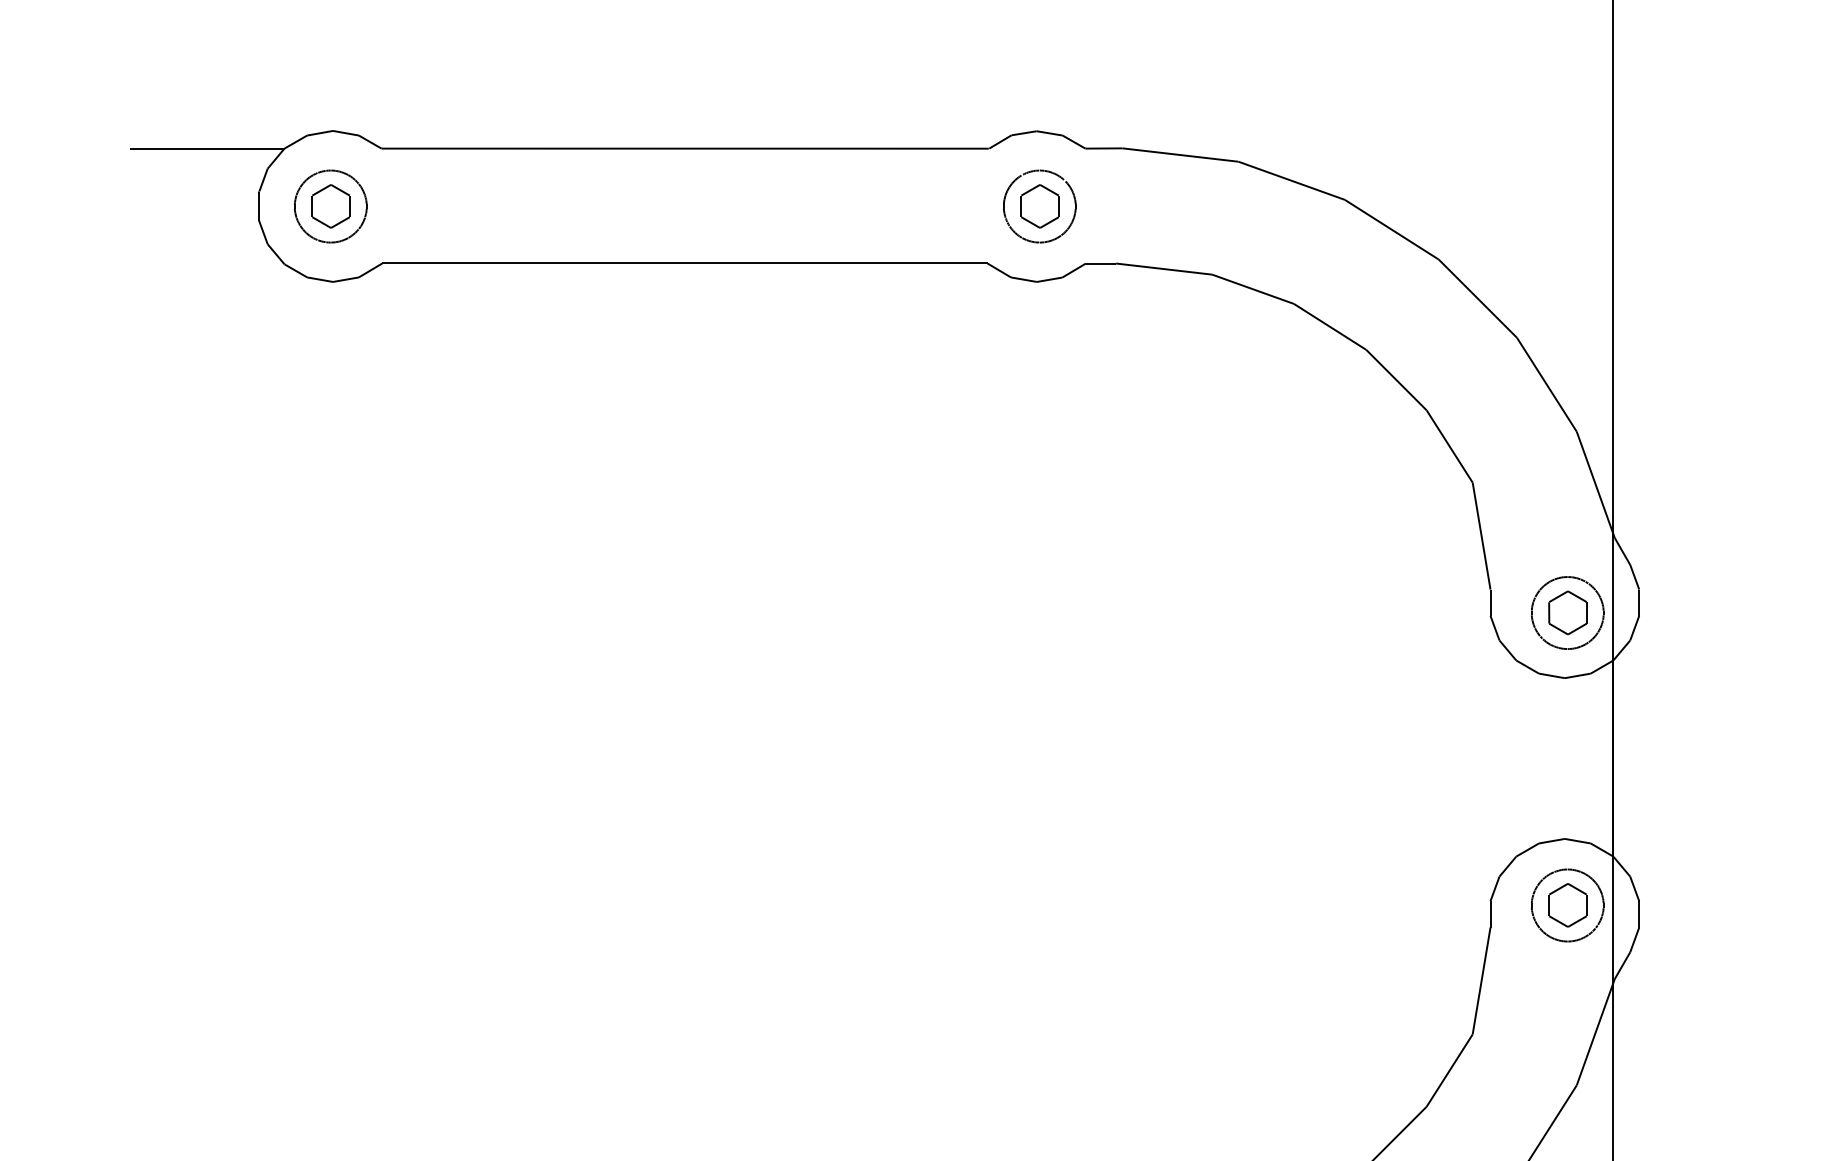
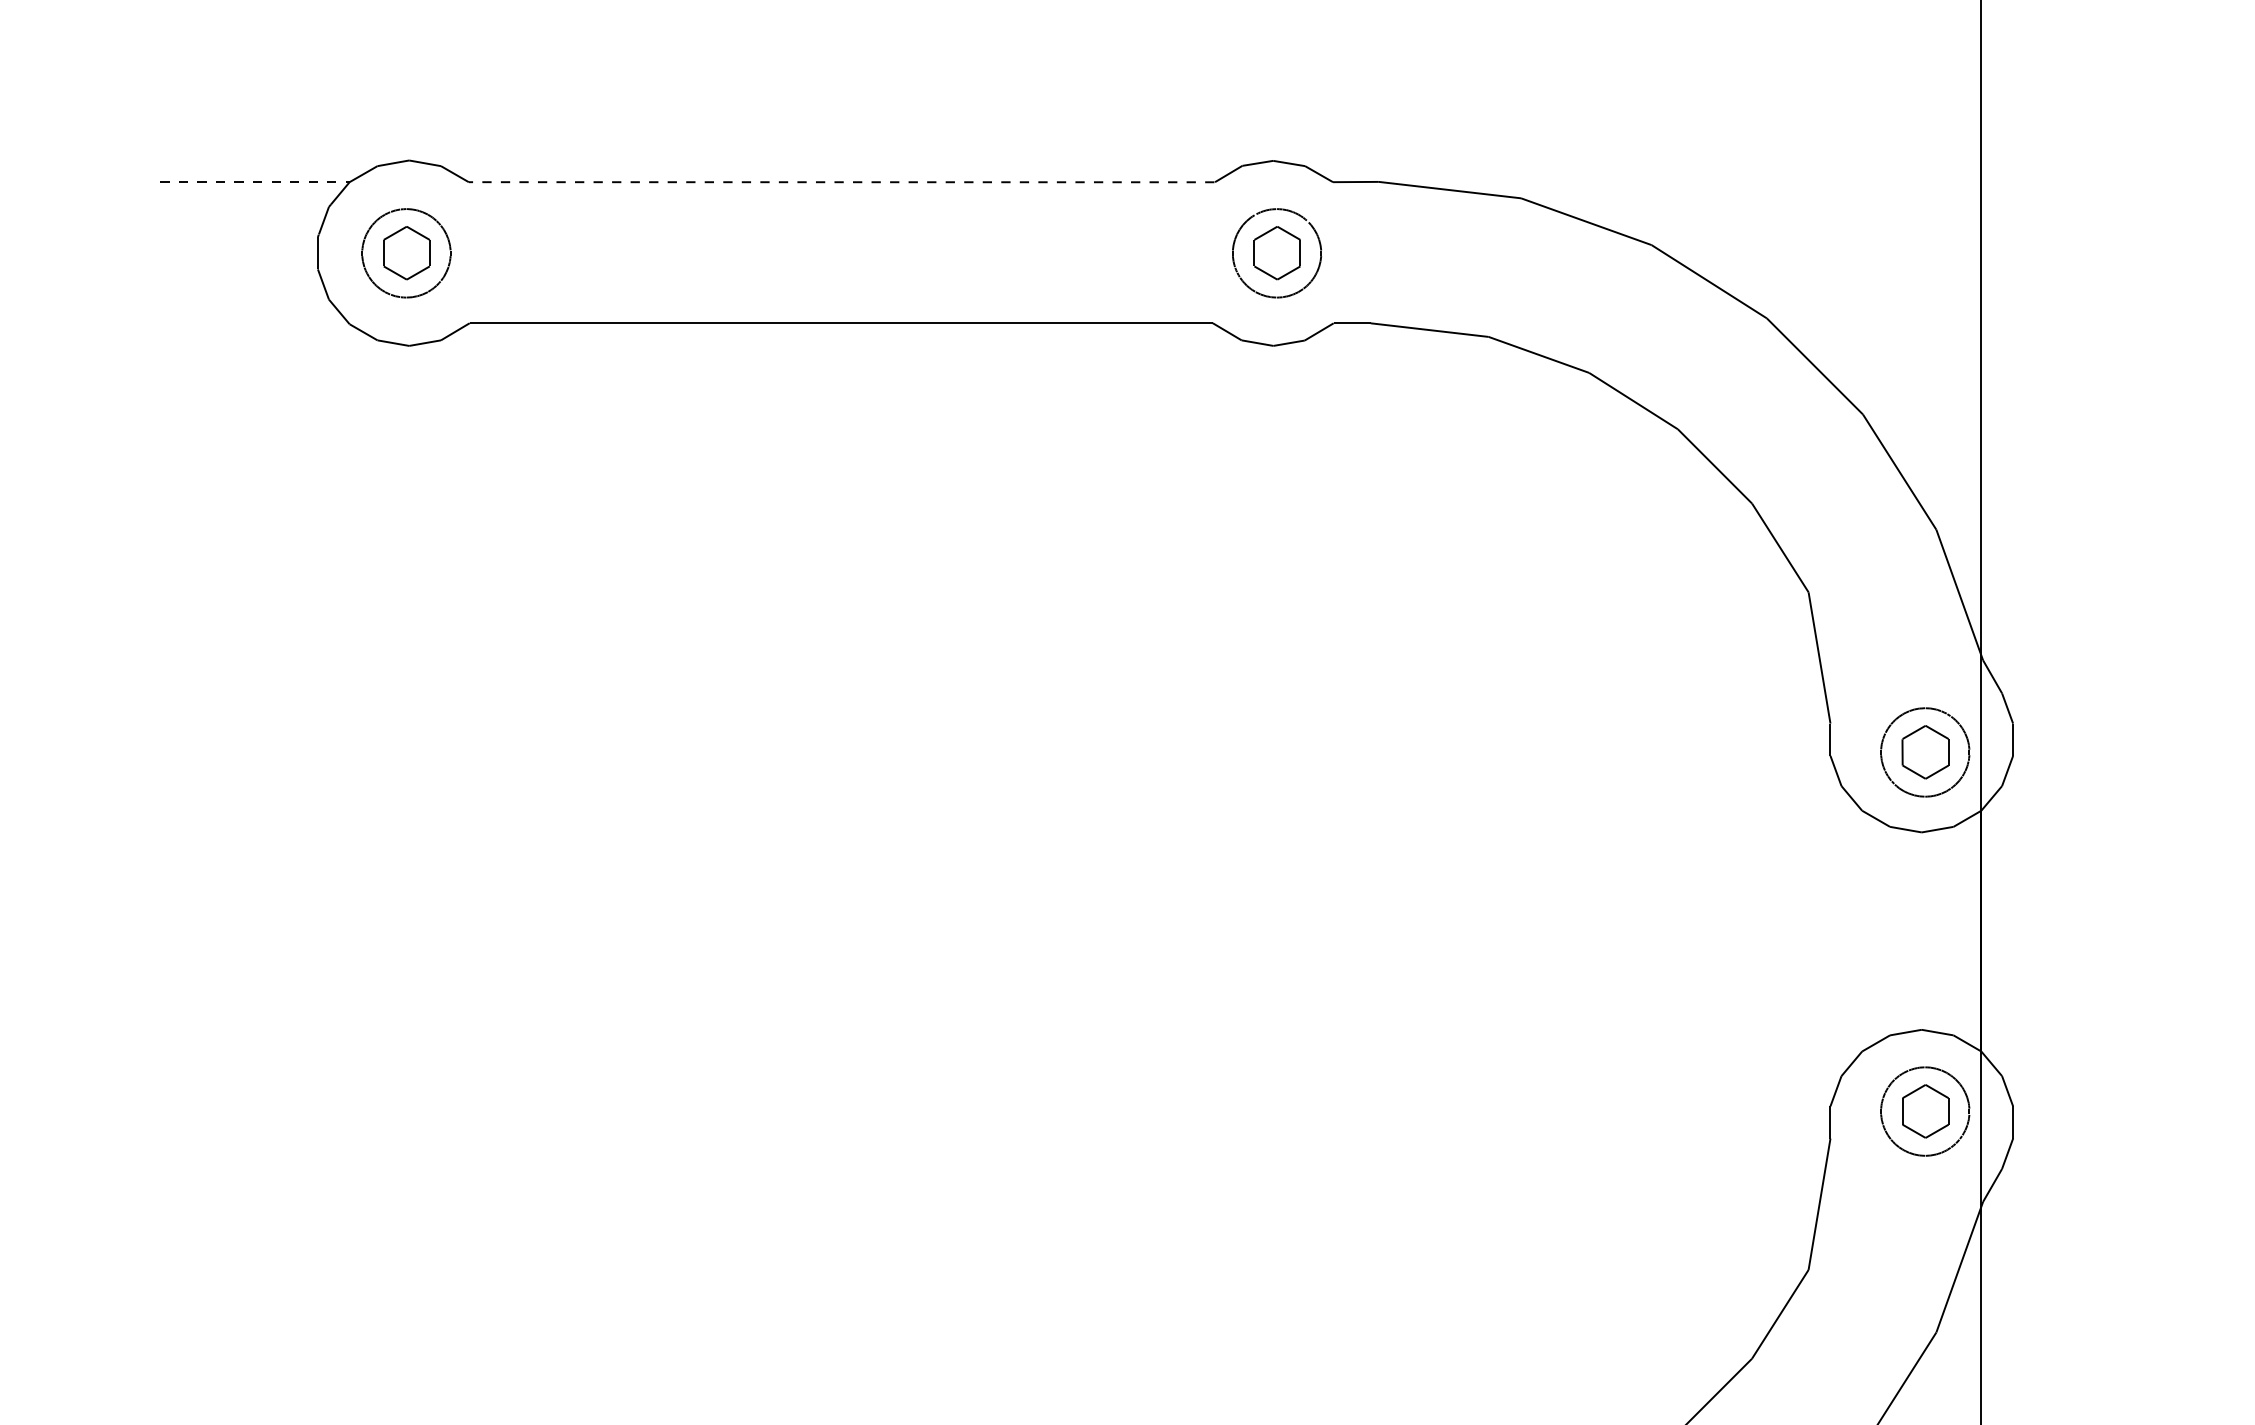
line: (207, 148) -> (254, 182), solid -> dashed
line: (685, 148) -> (841, 182), solid -> dashed

